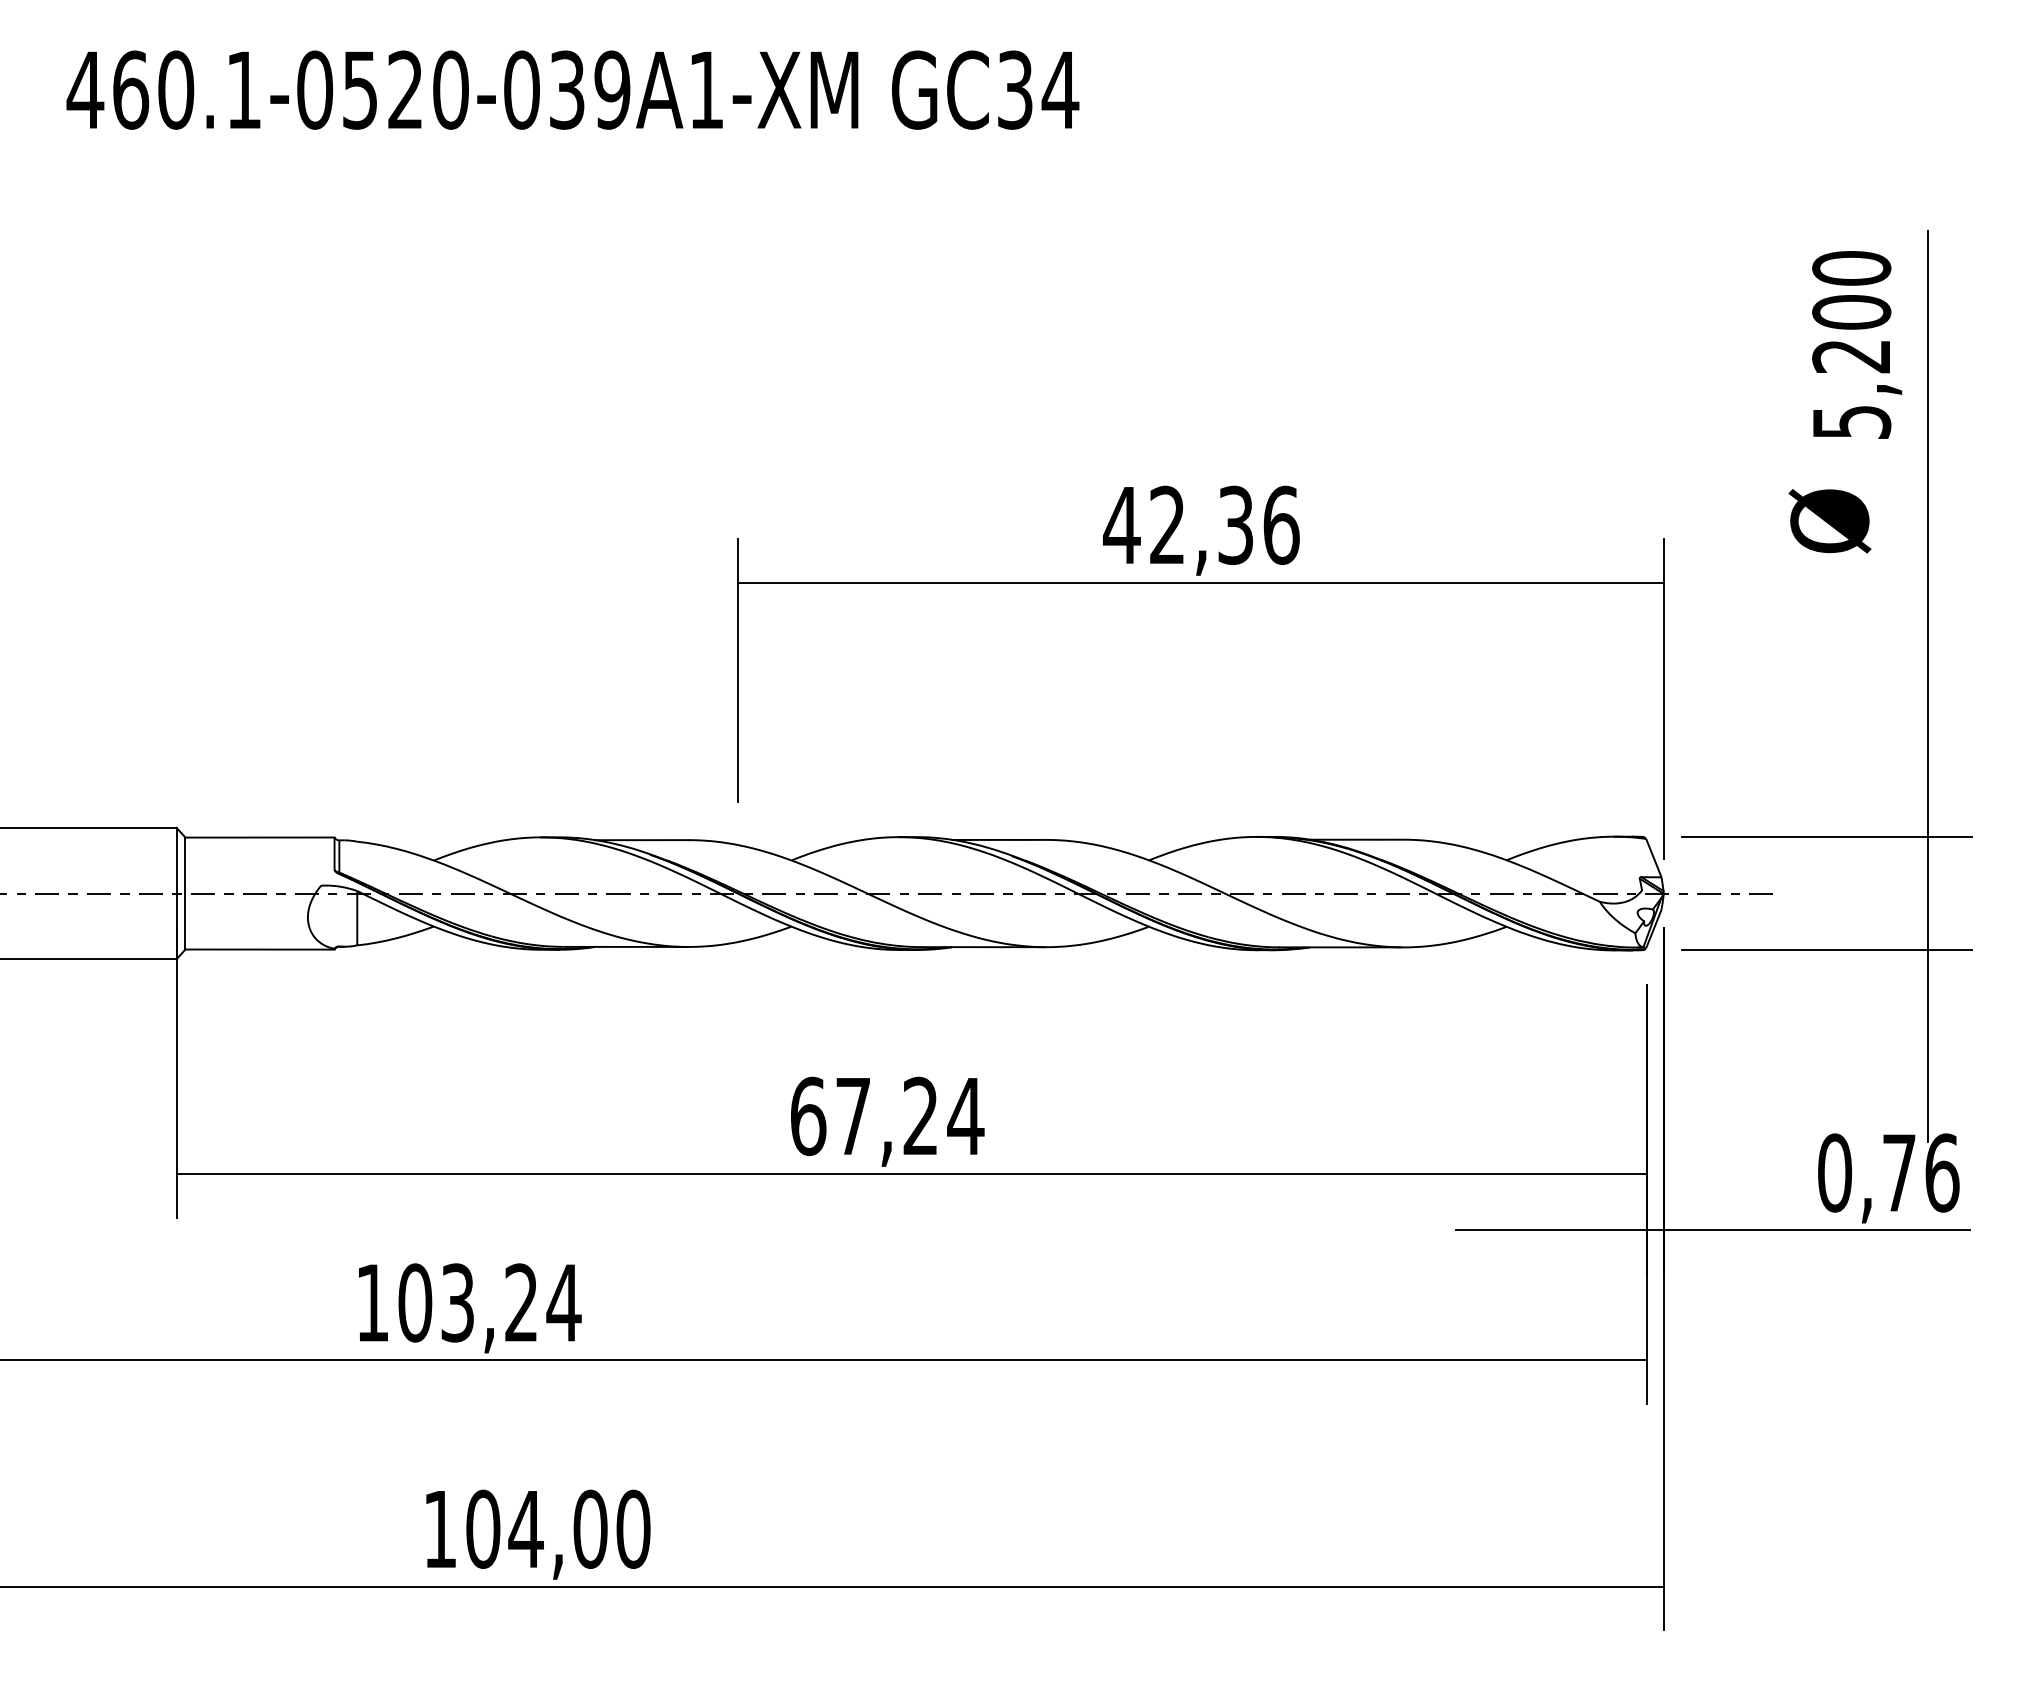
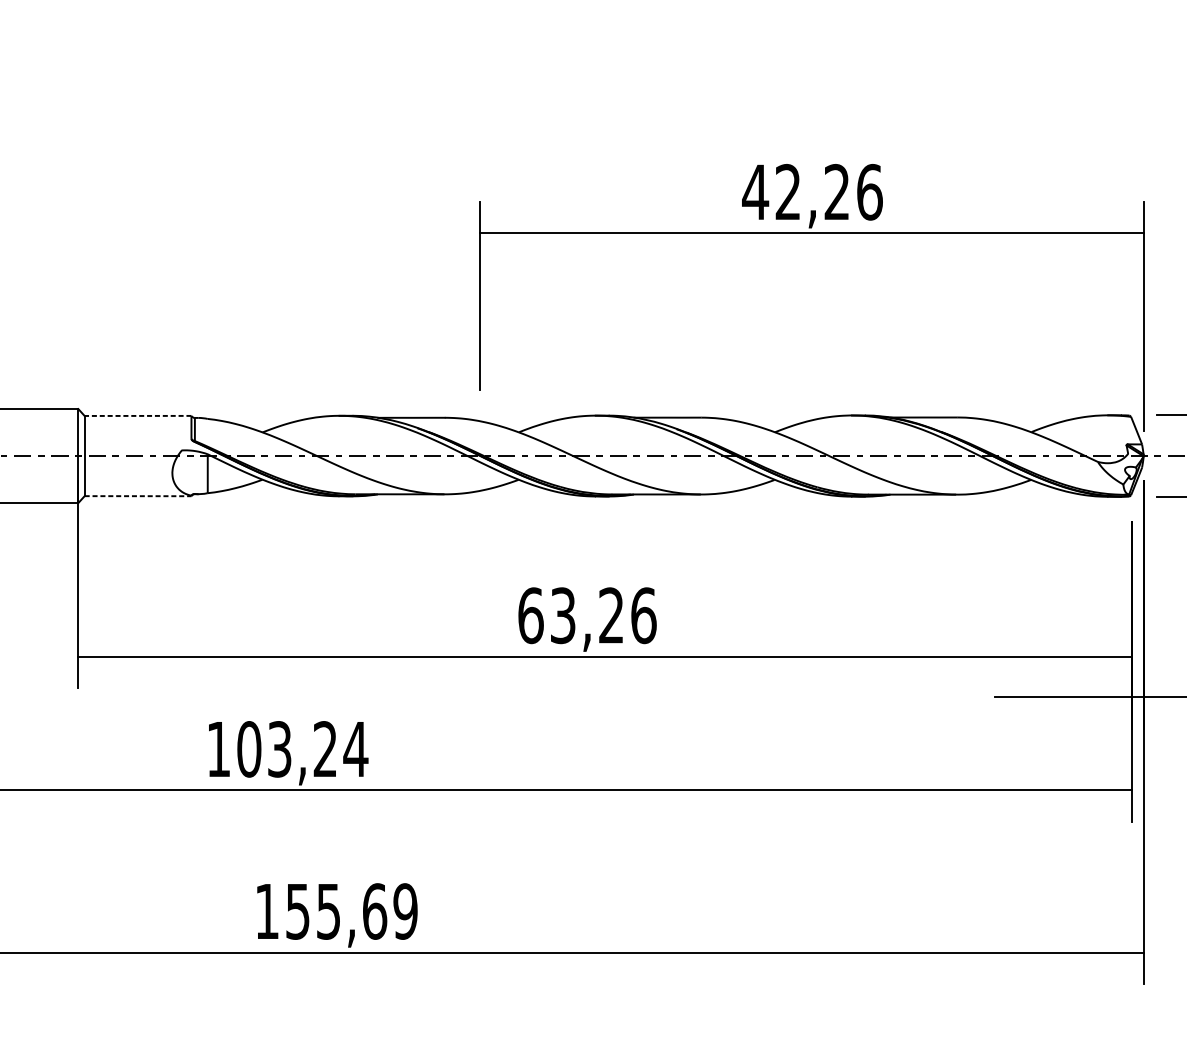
text: (1235, 525) -> (836, 192), 42,36 -> 42,26
line: (260, 837) -> (138, 415), solid -> dashed
line: (260, 949) -> (138, 496), solid -> dashed
text: (910, 1116) -> (604, 615), 67,24 -> 63,26
text: (558, 1528) -> (351, 910), 104,00 -> 155,69

